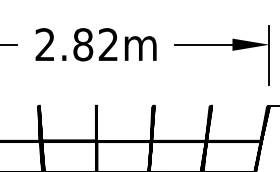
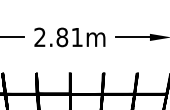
text: (107, 43) -> (76, 36), 2.82m -> 2.81m

